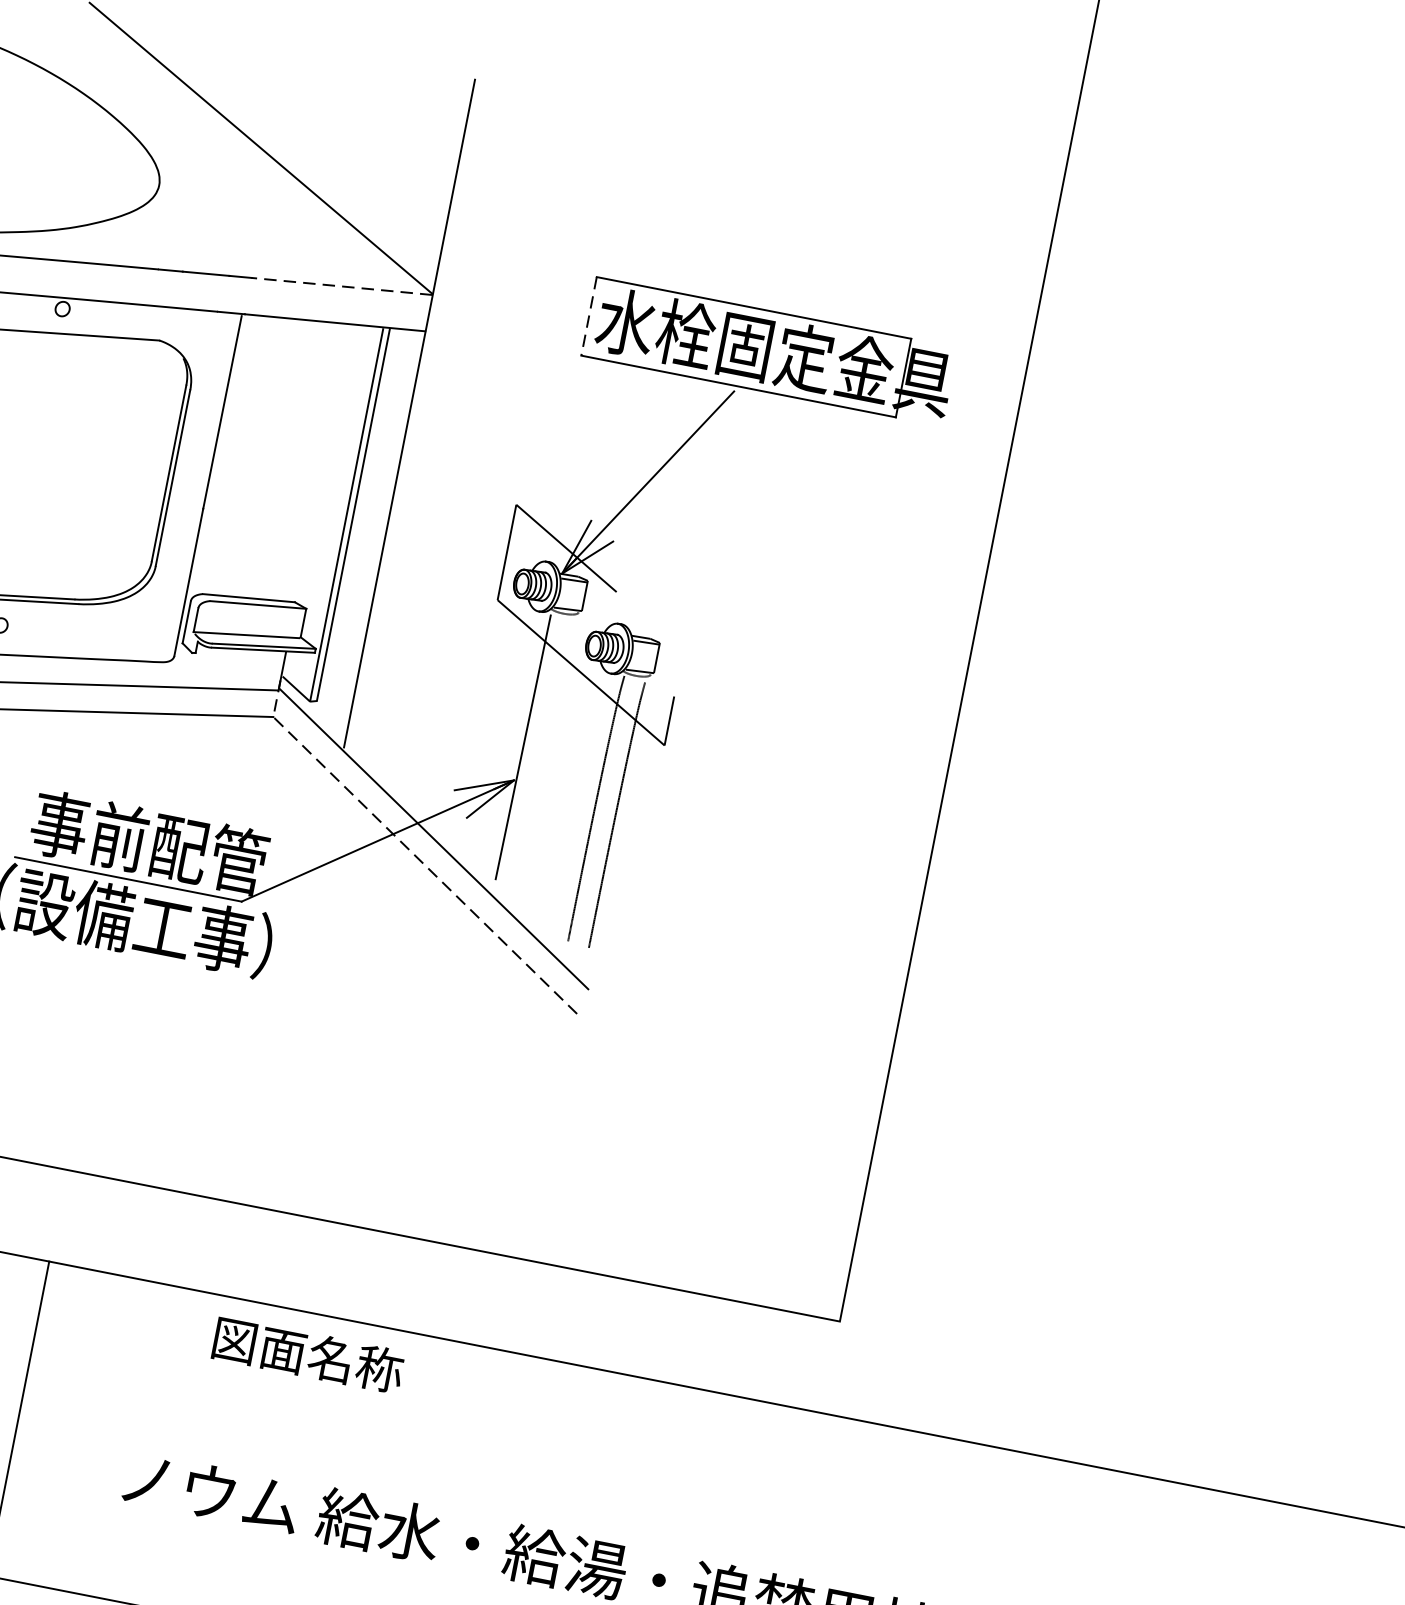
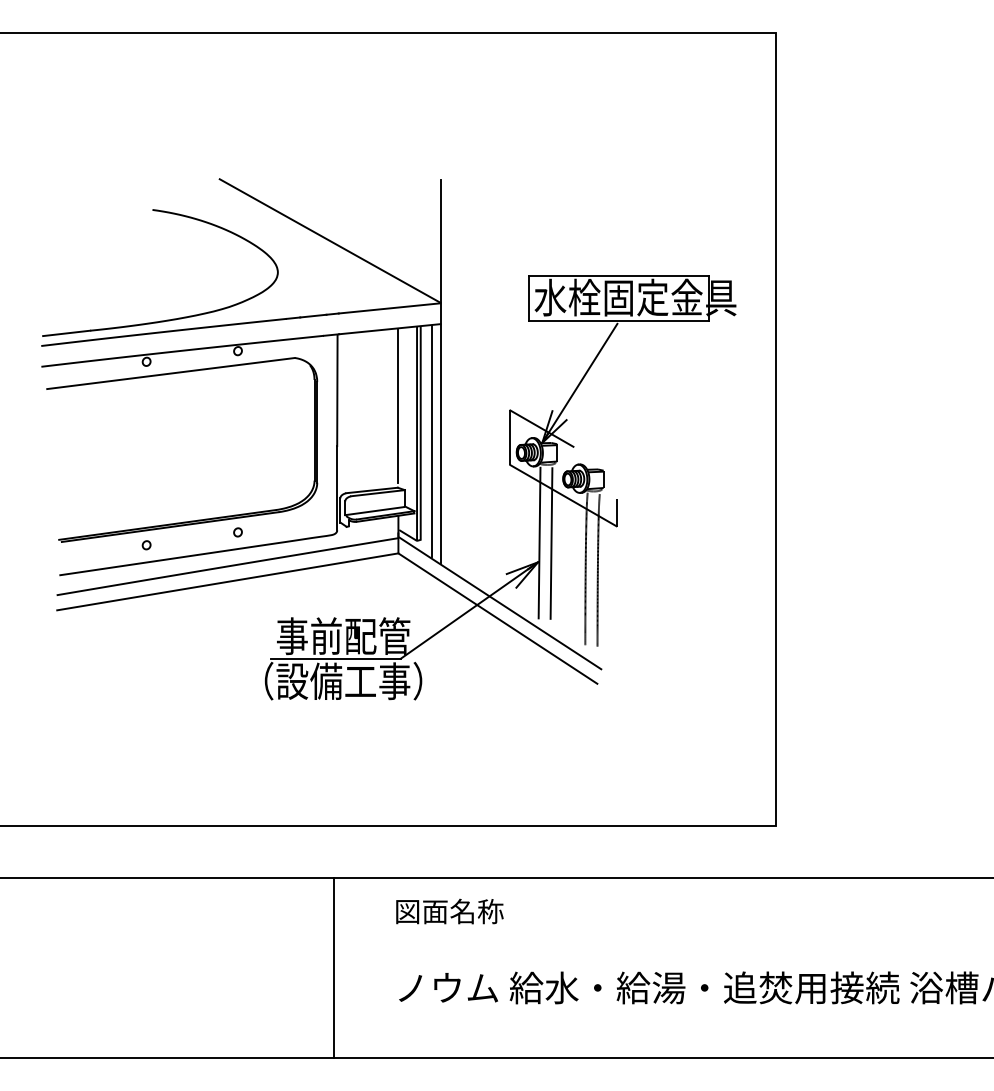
line: (341, 286) -> (389, 308), dashed -> solid
line: (589, 317) -> (529, 298), dashed -> solid
line: (324, 458) -> (398, 405), added
line: (369, 533) -> (431, 441), added
line: (542, 759) -> (551, 547), added
line: (410, 851) -> (488, 612), dashed -> solid
text: (307, 1354) -> (449, 911), moved

